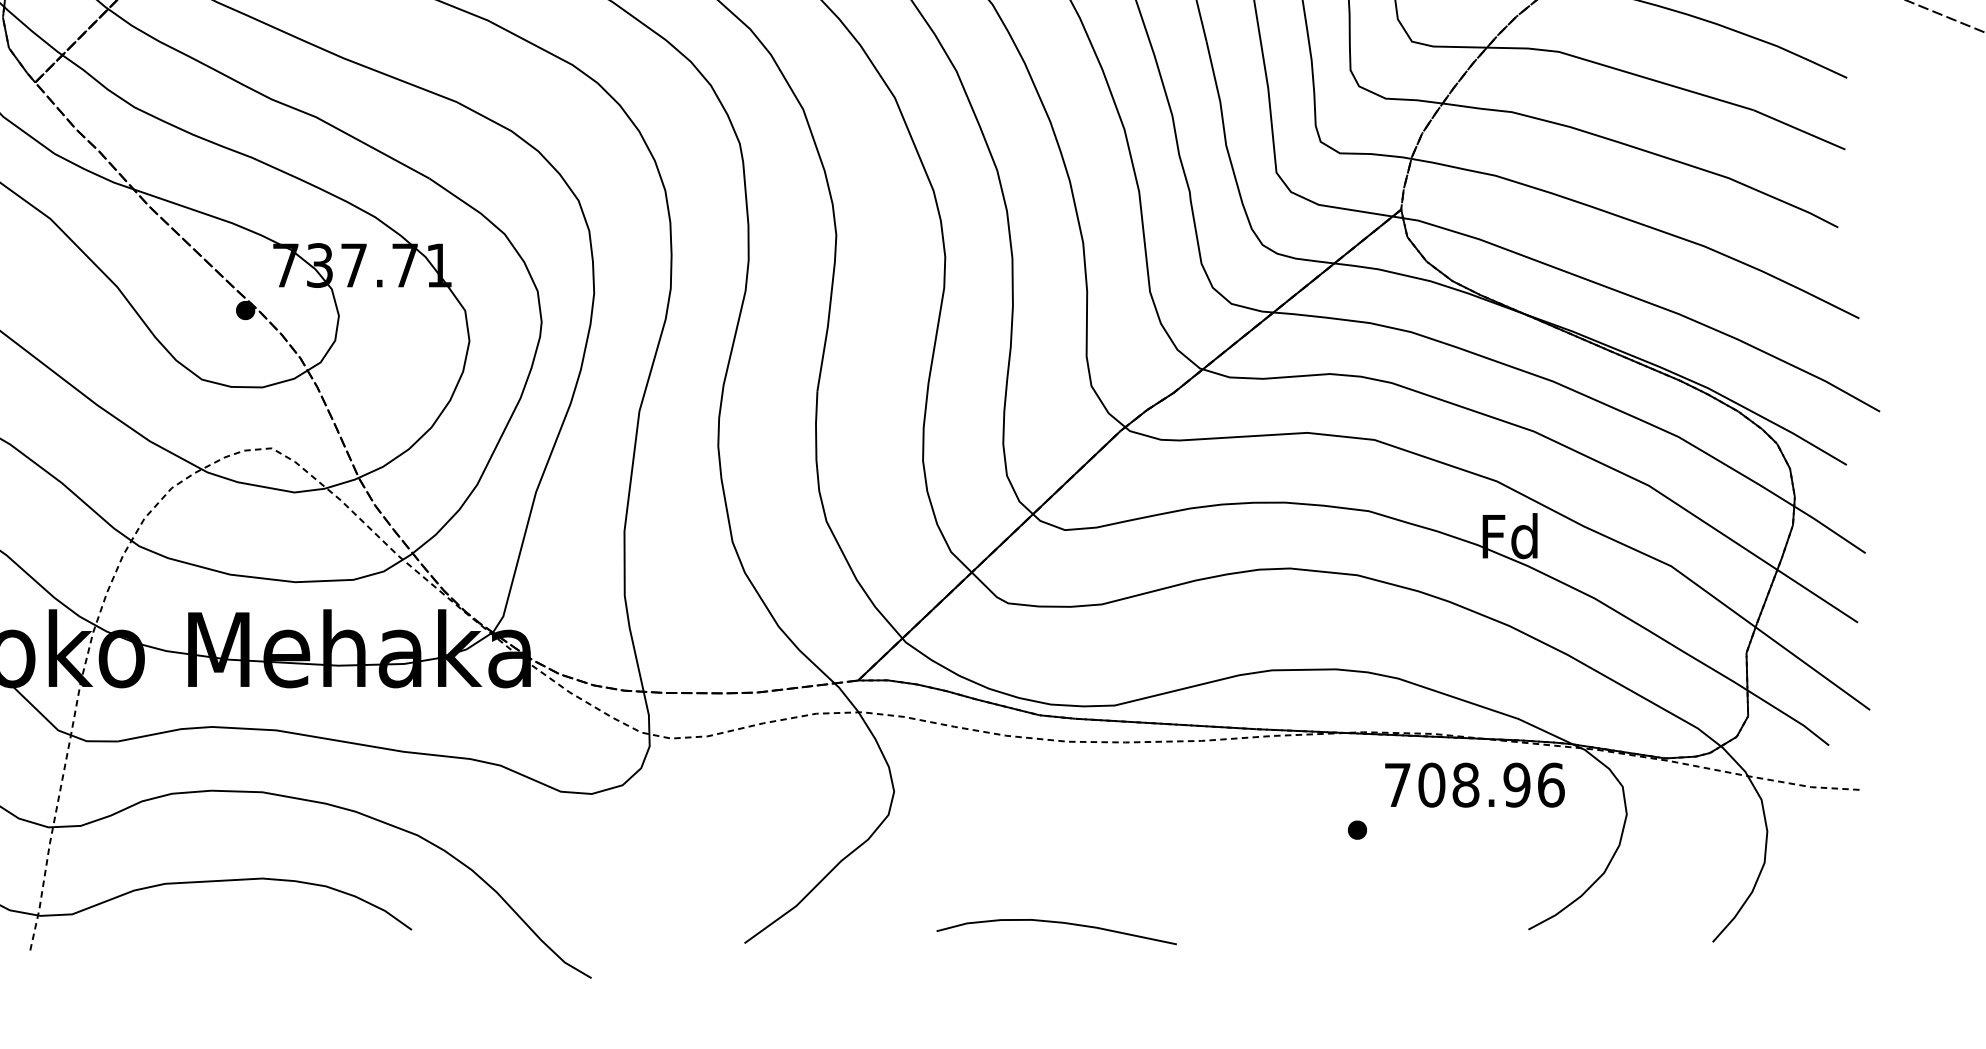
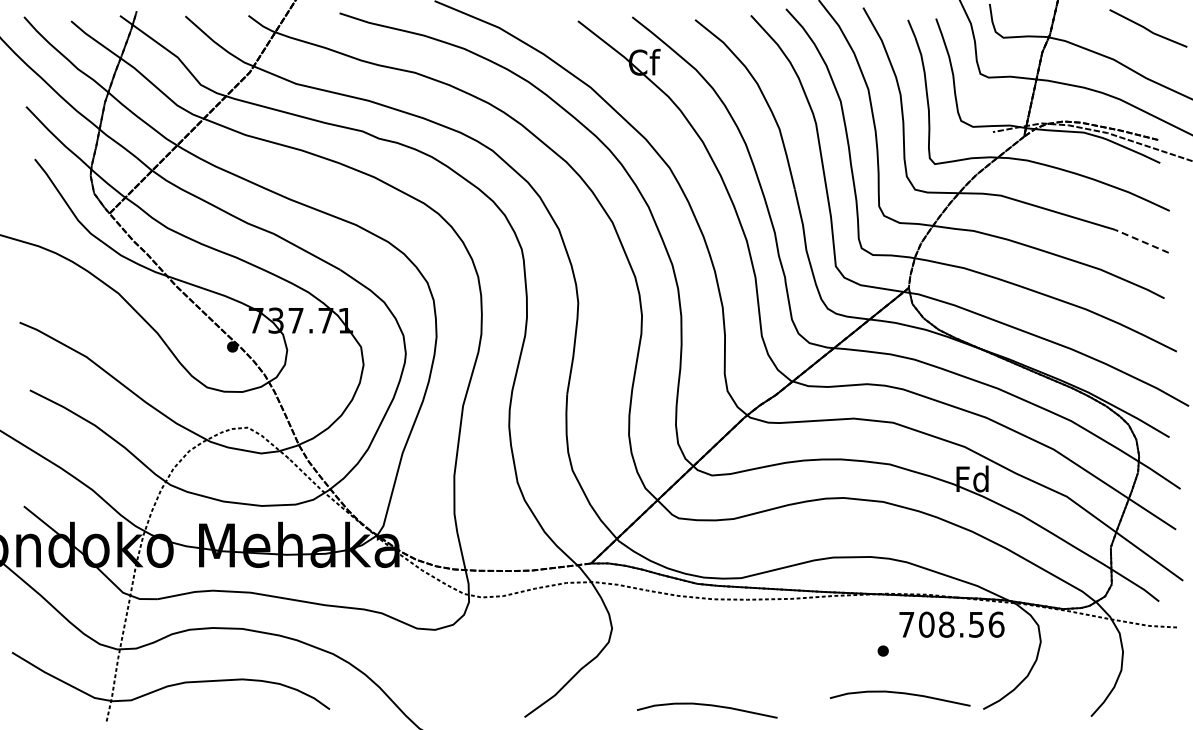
line: (1798, 130) -> (1141, 241), solid -> dashed
text: (1516, 784) -> (976, 624), 708.96 -> 708.56
curve: (1385, 902) -> (899, 693), added

